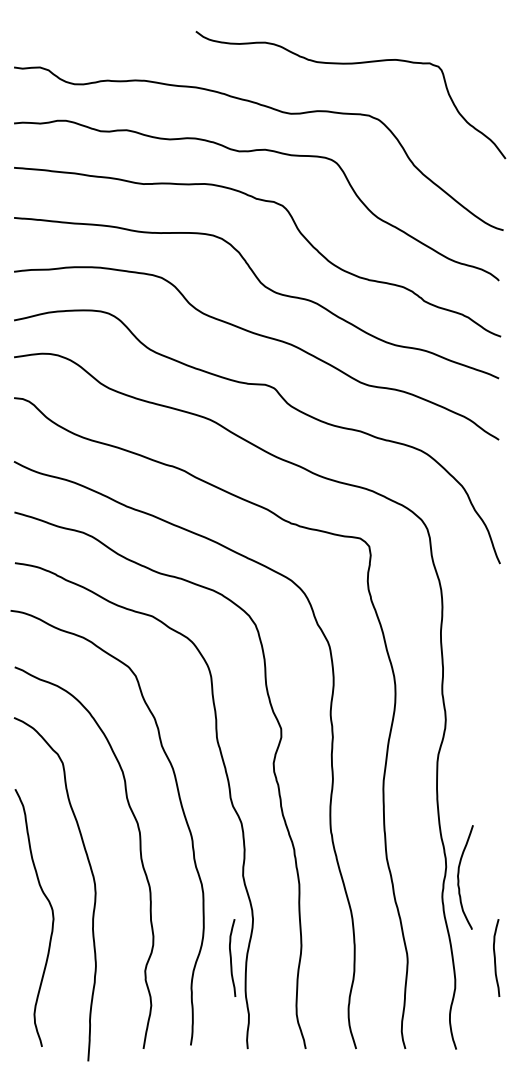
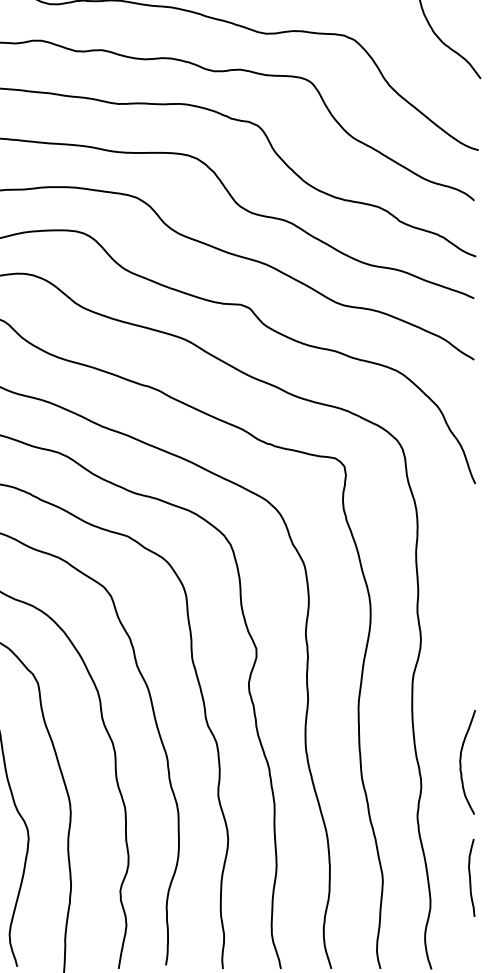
curve: (459, 878) -> (461, 763), moved
curve: (231, 957) -> (206, 877), removed

